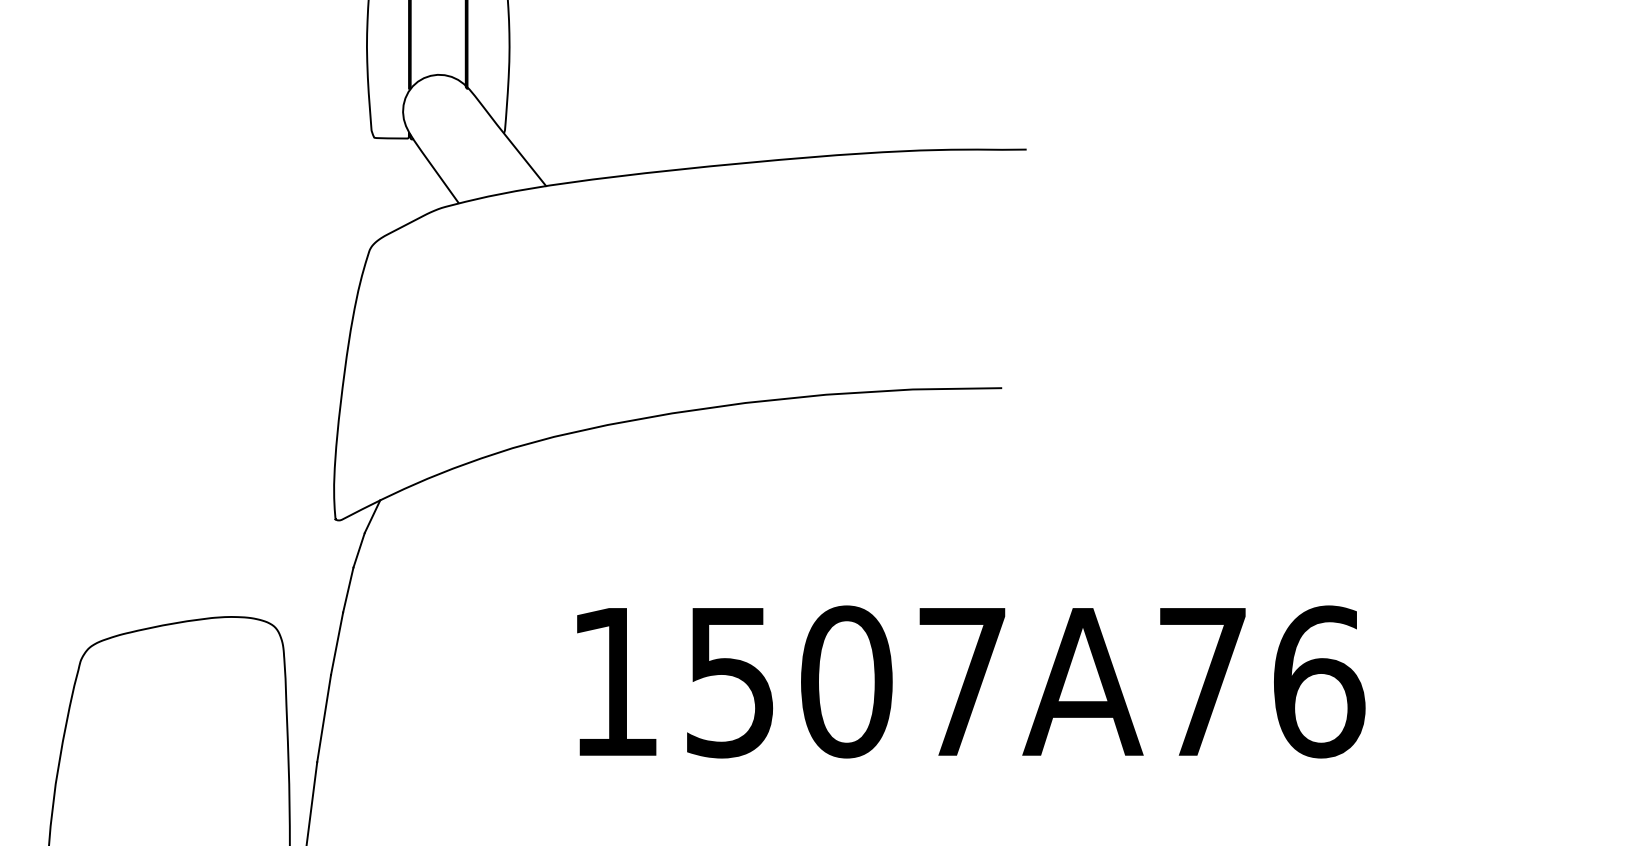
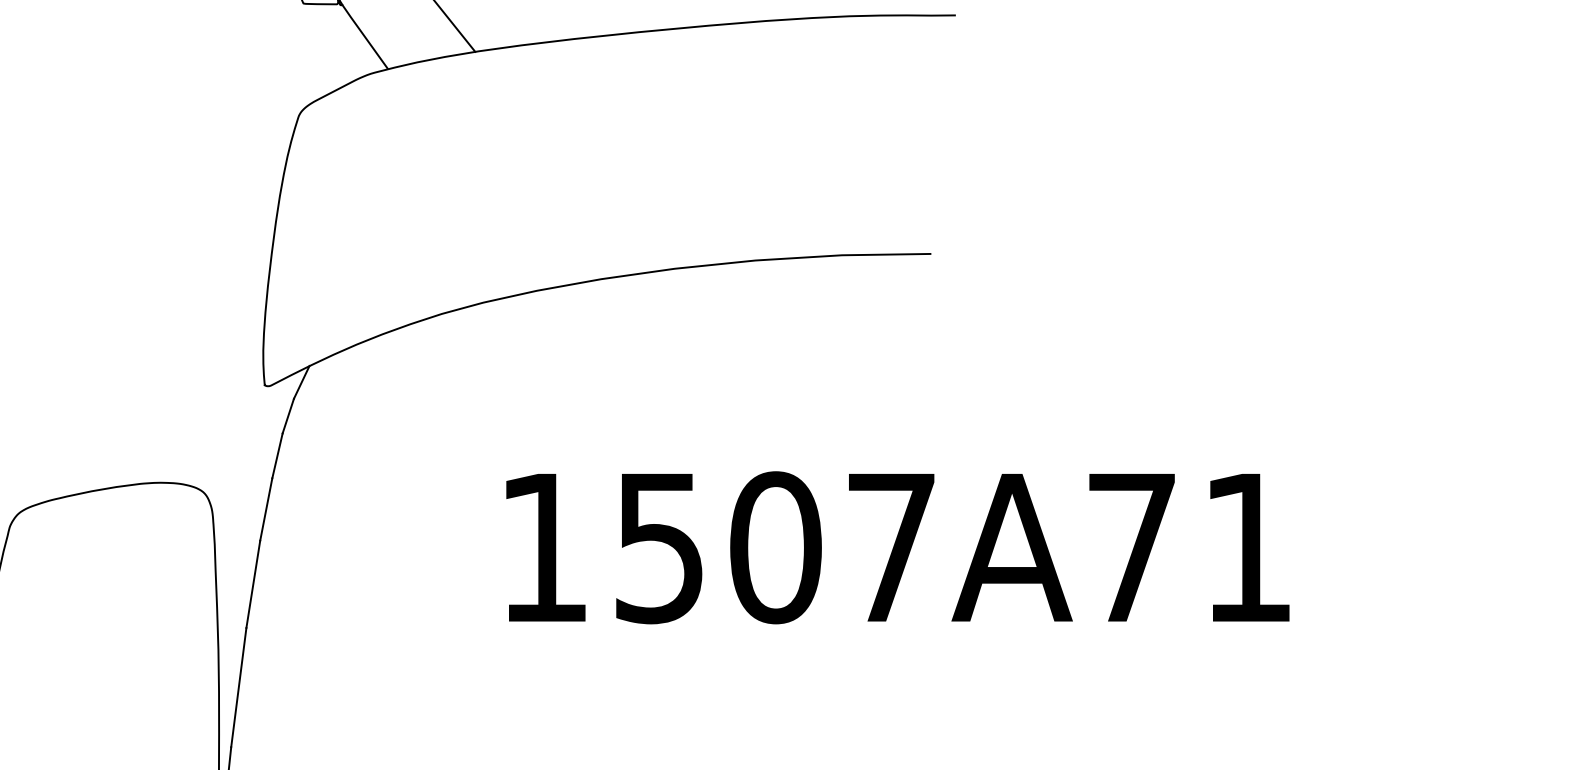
text: (1319, 681) -> (1248, 547), 1507A76 -> 1507A71

